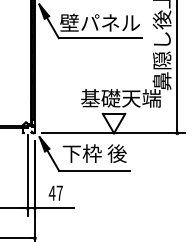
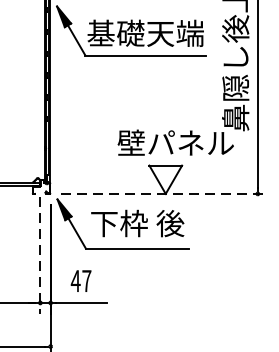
text: (100, 22) -> (146, 32), 壁パネル -> 基礎天端
text: (121, 98) -> (176, 143), 基礎天端 -> 壁パネル
line: (113, 133) -> (164, 194), solid -> dashed
line: (27, 176) -> (39, 256), solid -> dashed

